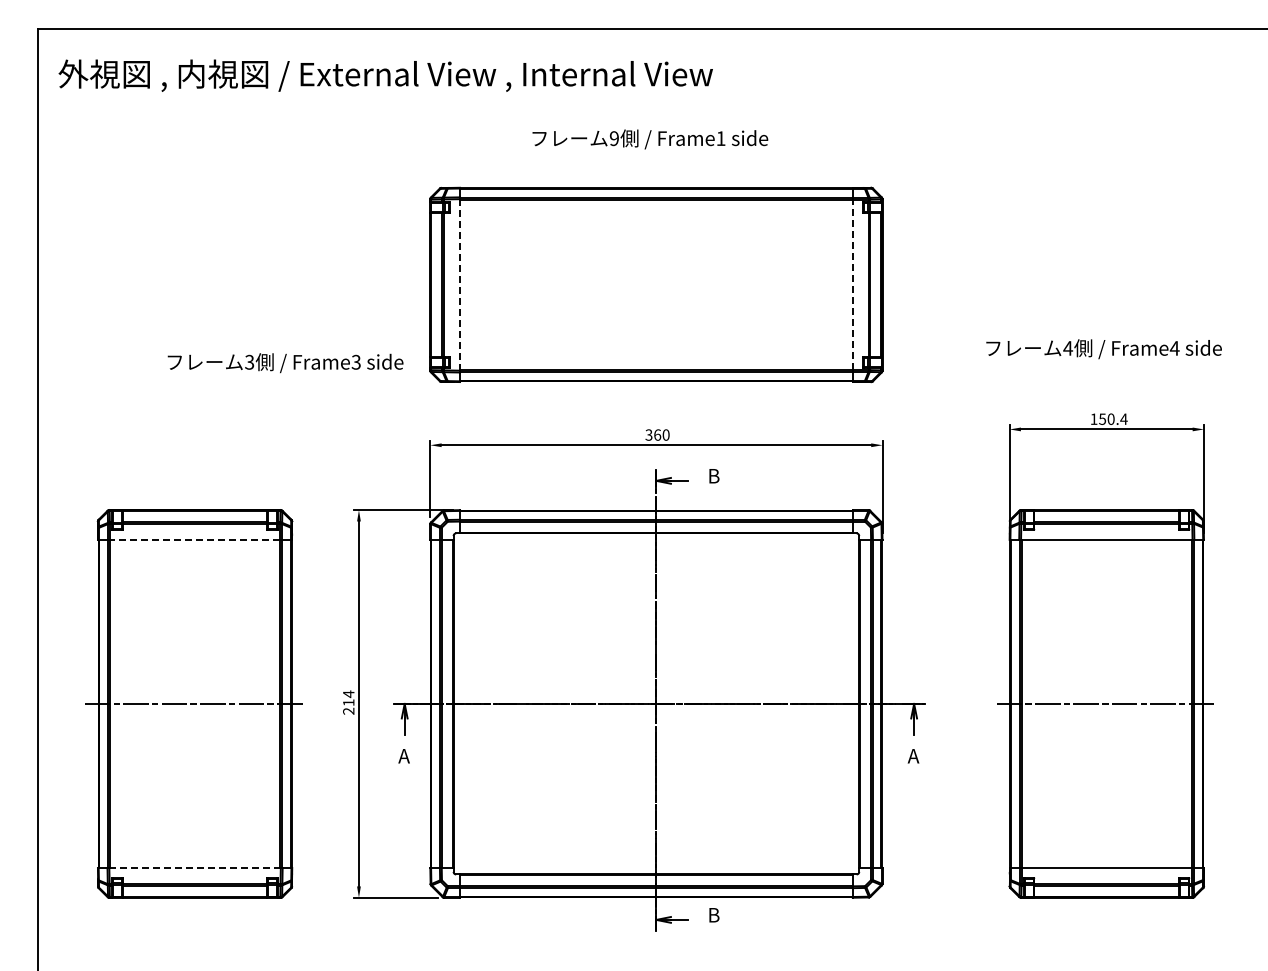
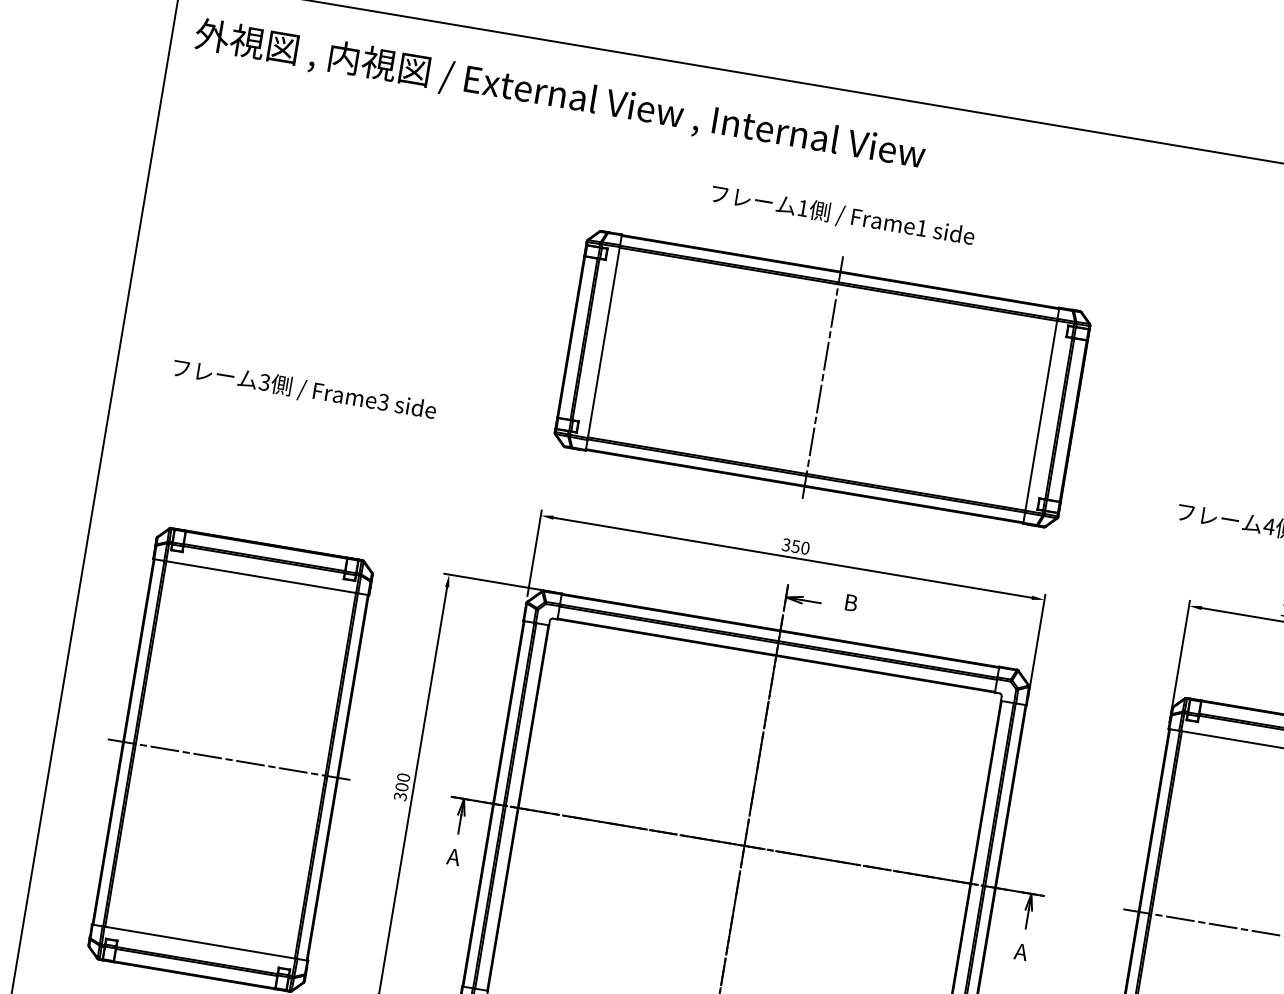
text: (613, 138) -> (802, 208), 9 -> 1
line: (460, 284) -> (604, 342), dashed -> solid
line: (656, 284) -> (822, 378), added
line: (852, 284) -> (1041, 415), dashed -> solid
text: (285, 363) -> (304, 390), moved
text: (657, 434) -> (795, 545), 360 -> 350
line: (194, 539) -> (260, 576), dashed -> solid
text: (348, 702) -> (401, 786), 214 -> 300
line: (195, 868) -> (200, 943), dashed -> solid

